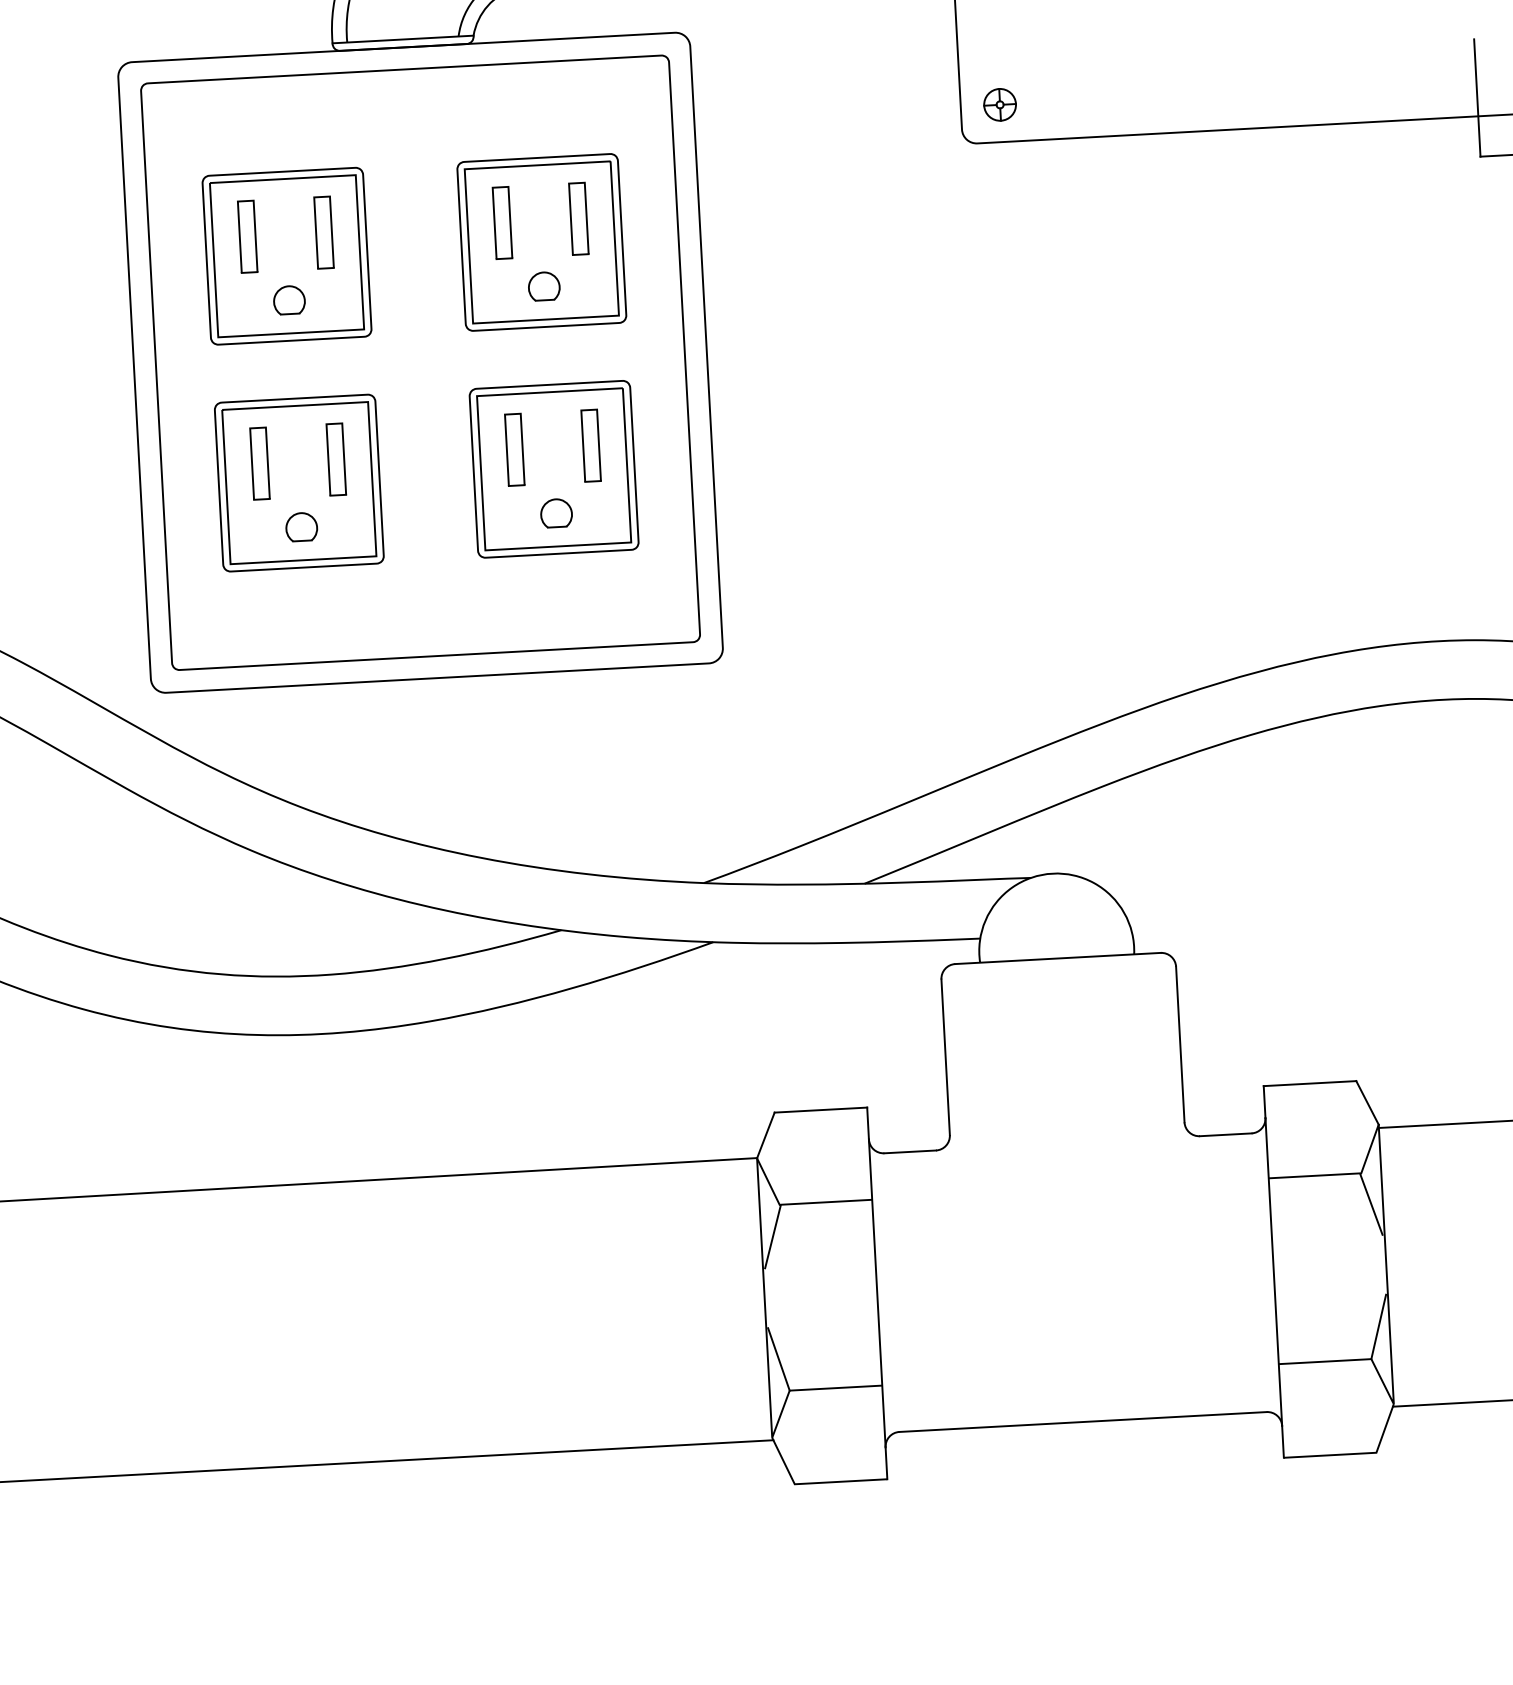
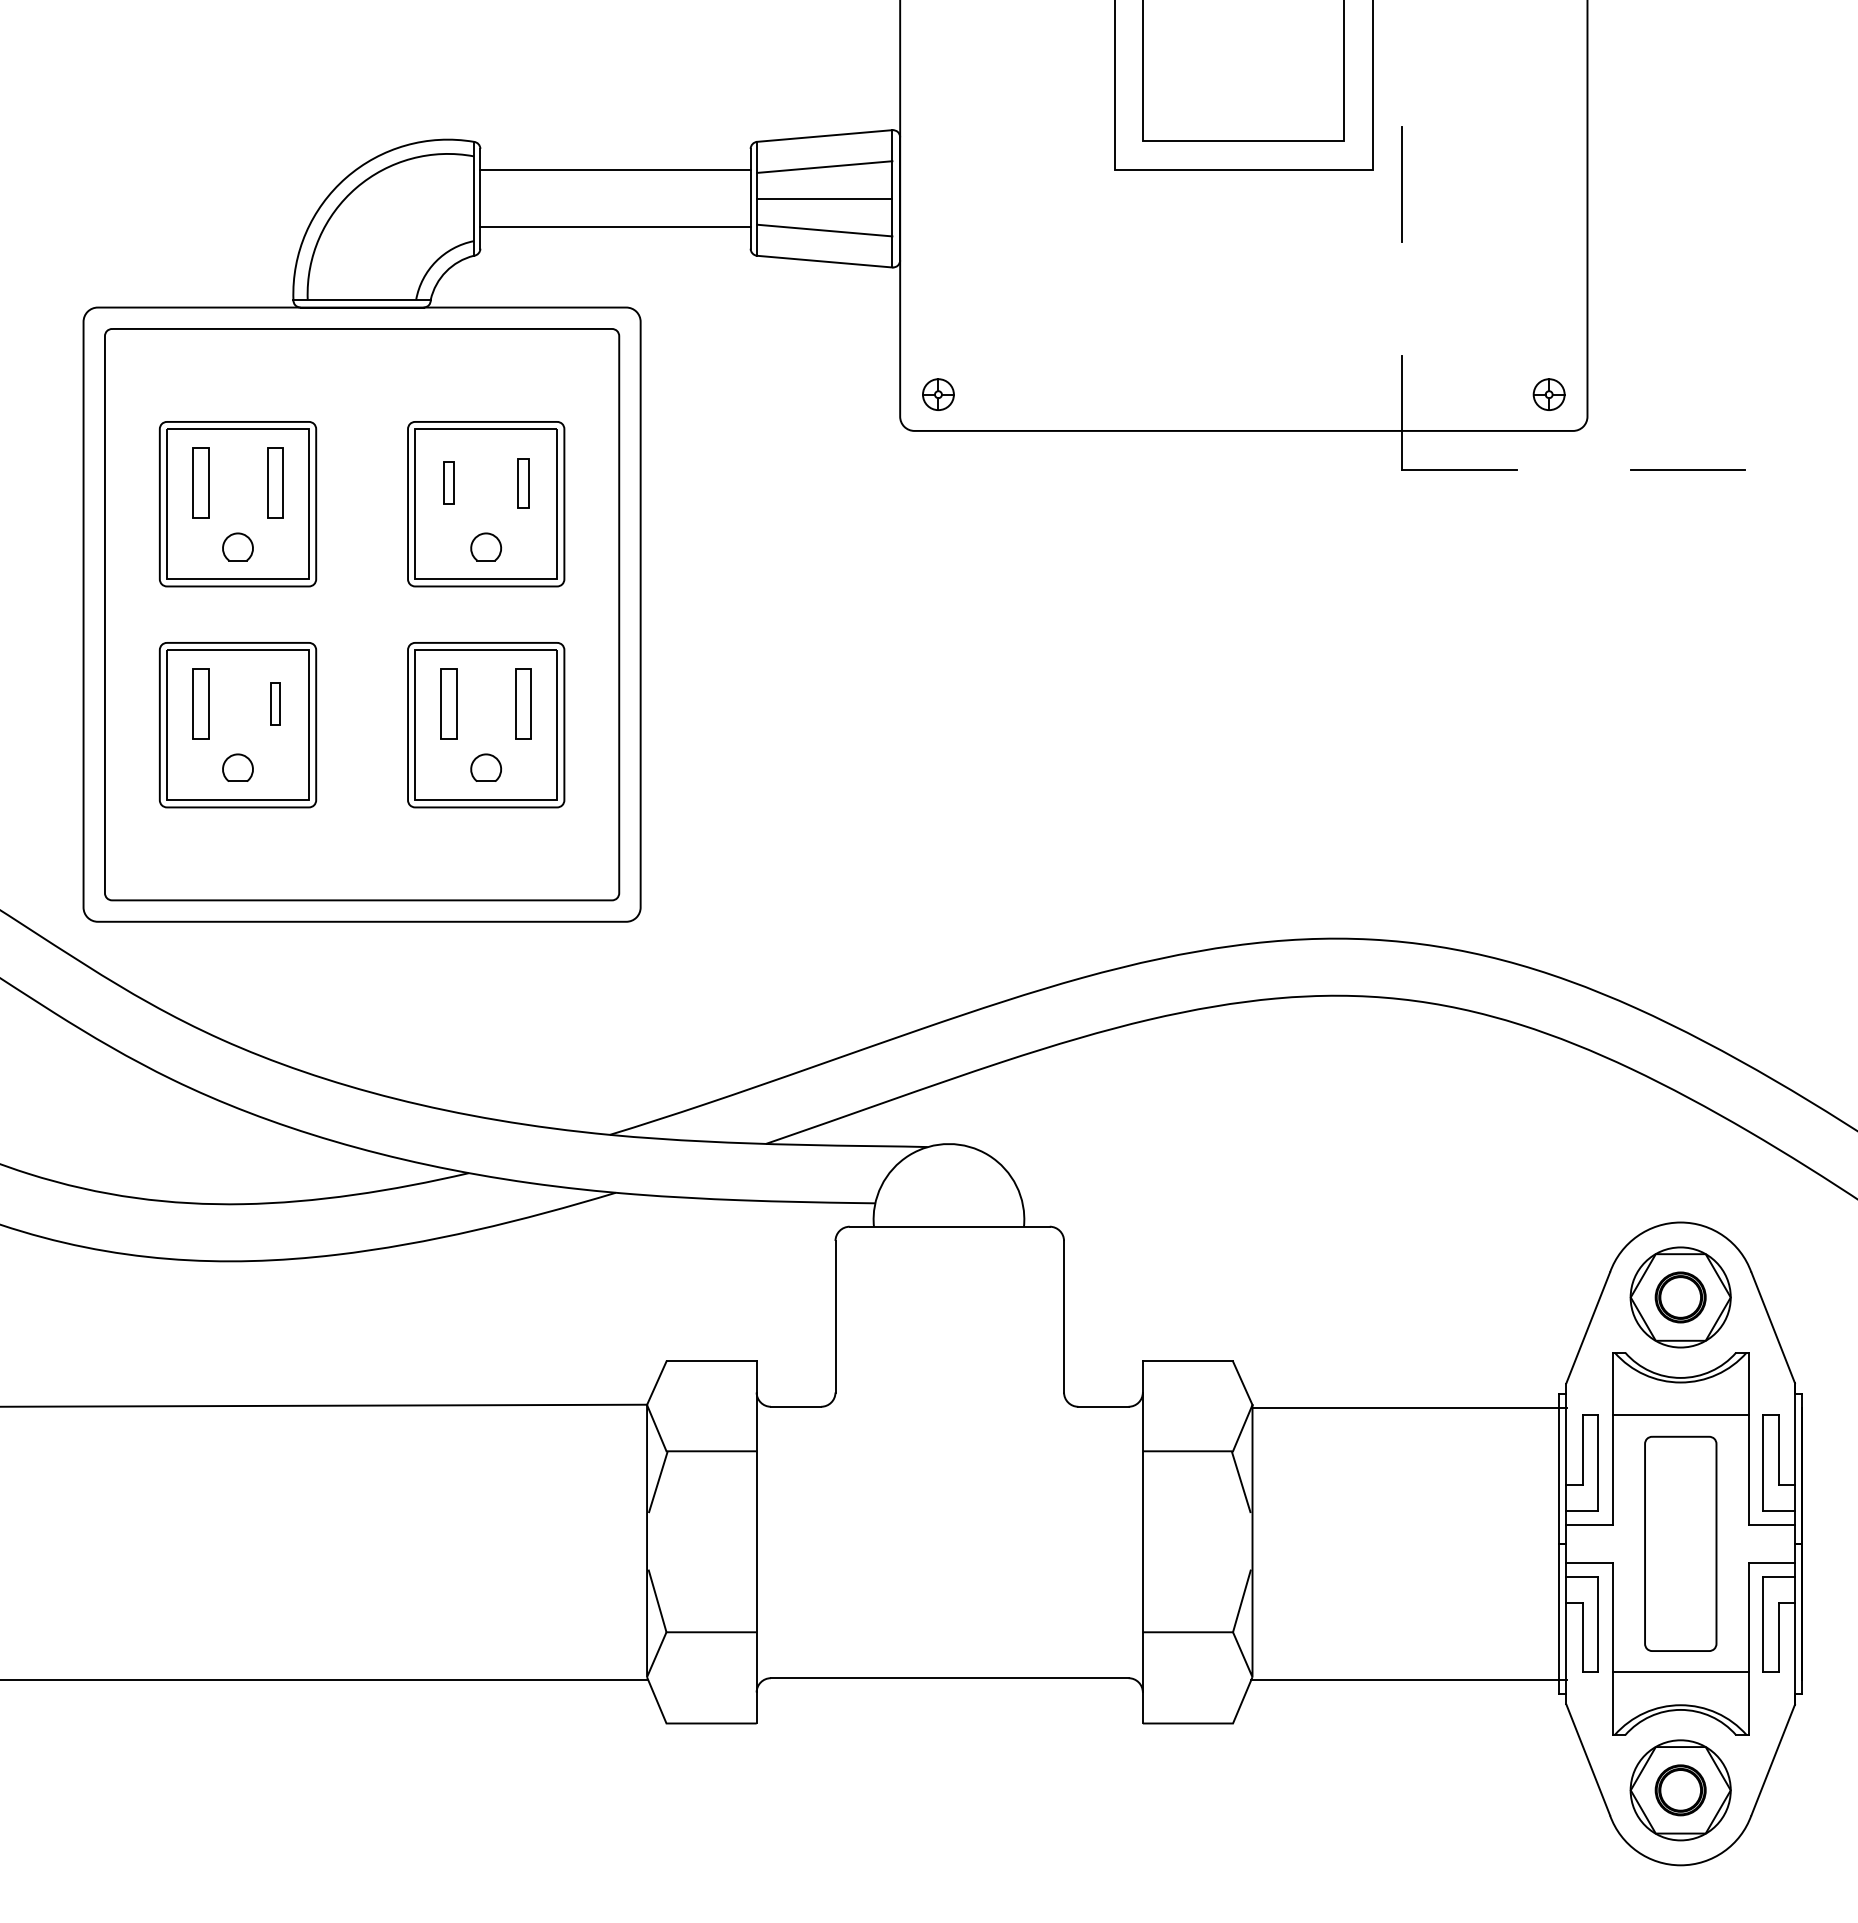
part: (578, 218) -> (523, 482), size x0.7
part: (501, 222) -> (448, 482), size x0.6
part: (336, 458) -> (275, 703), size x0.6

